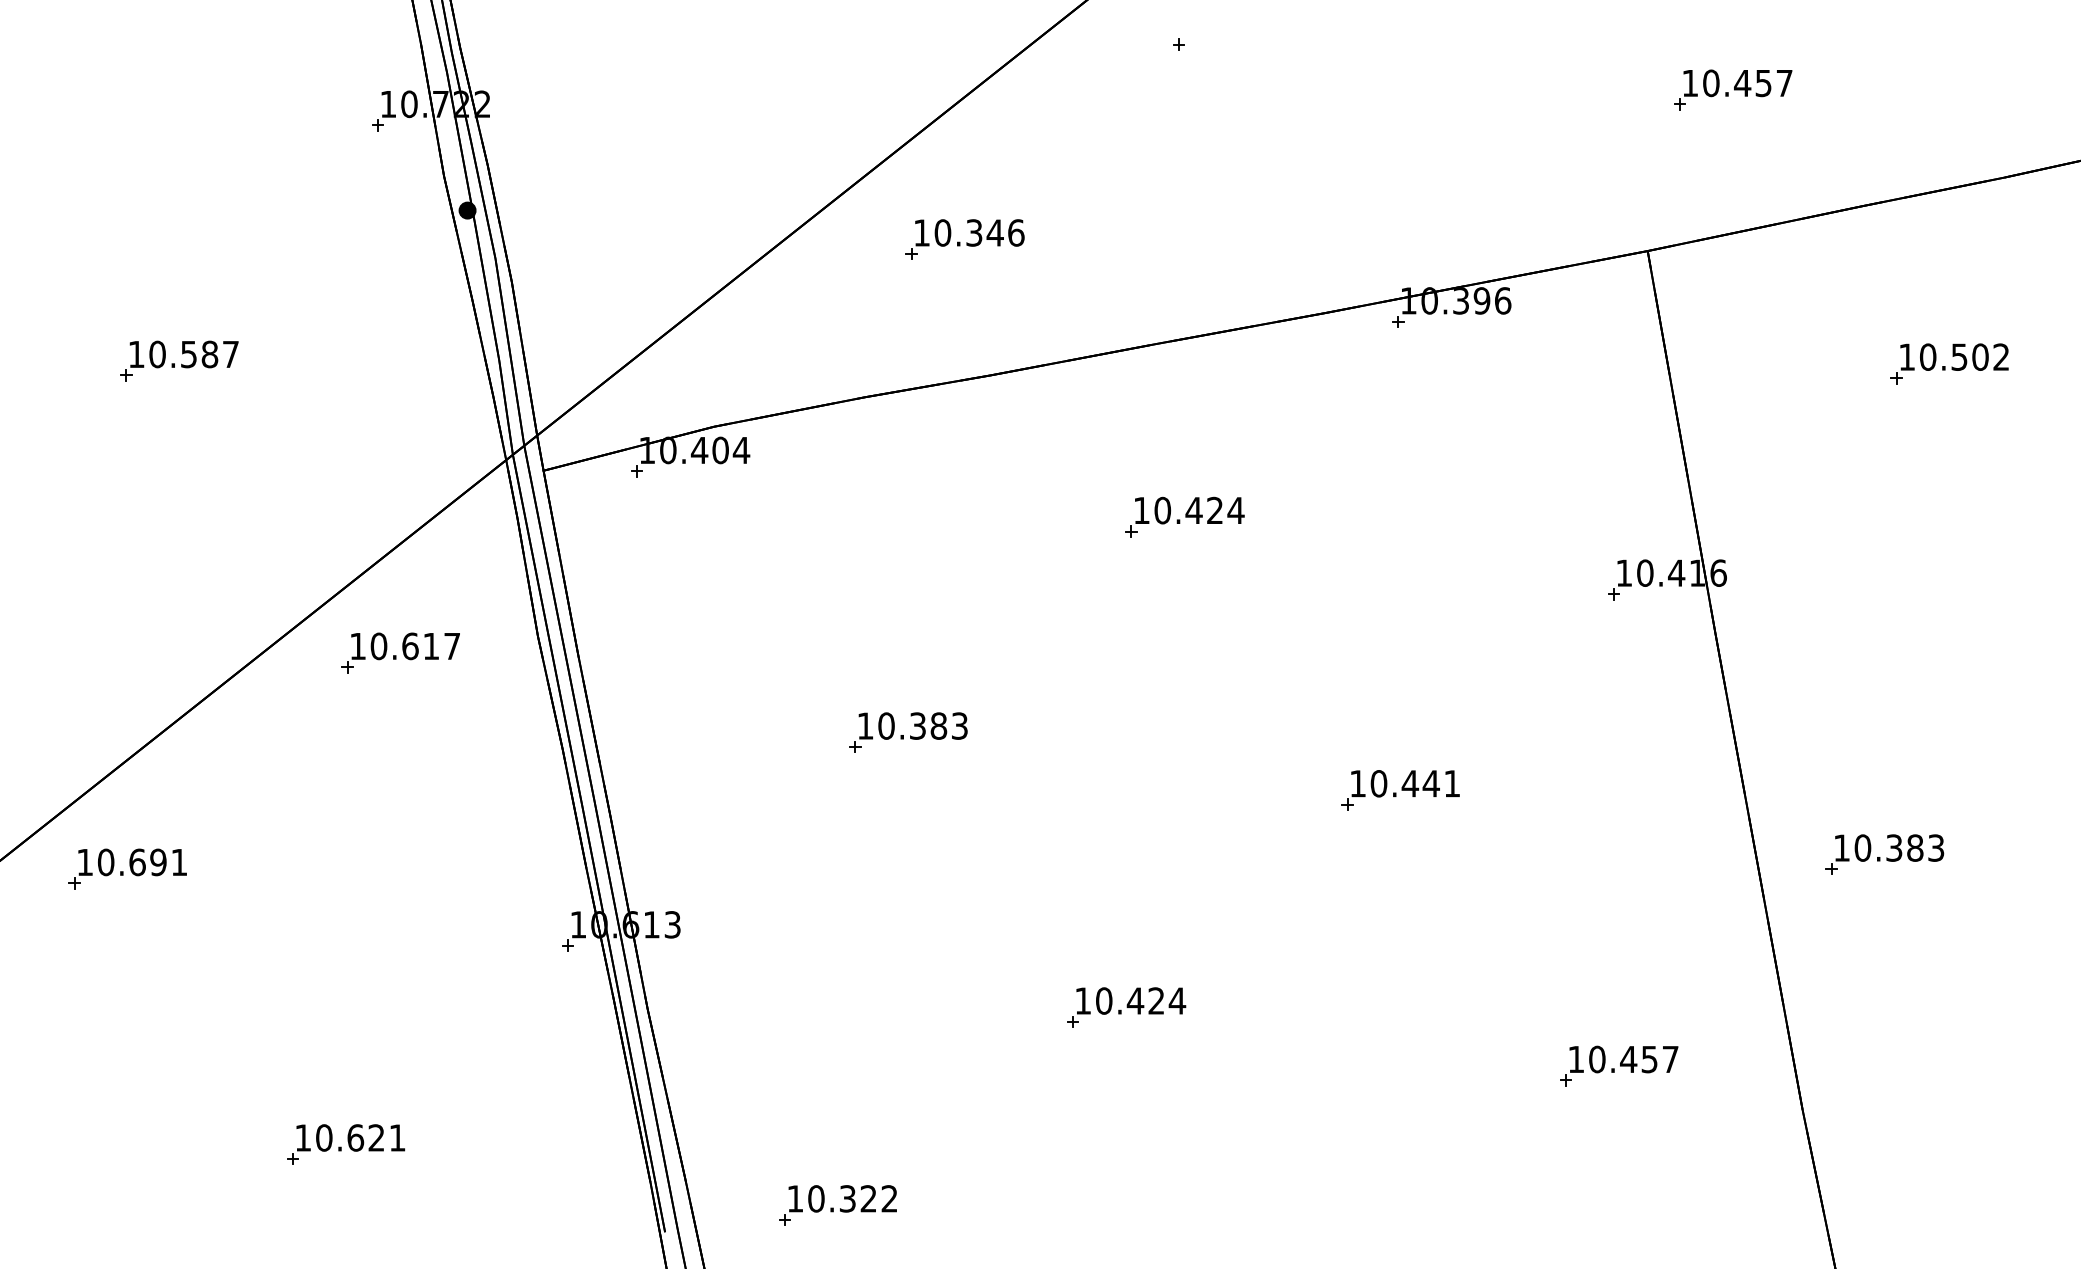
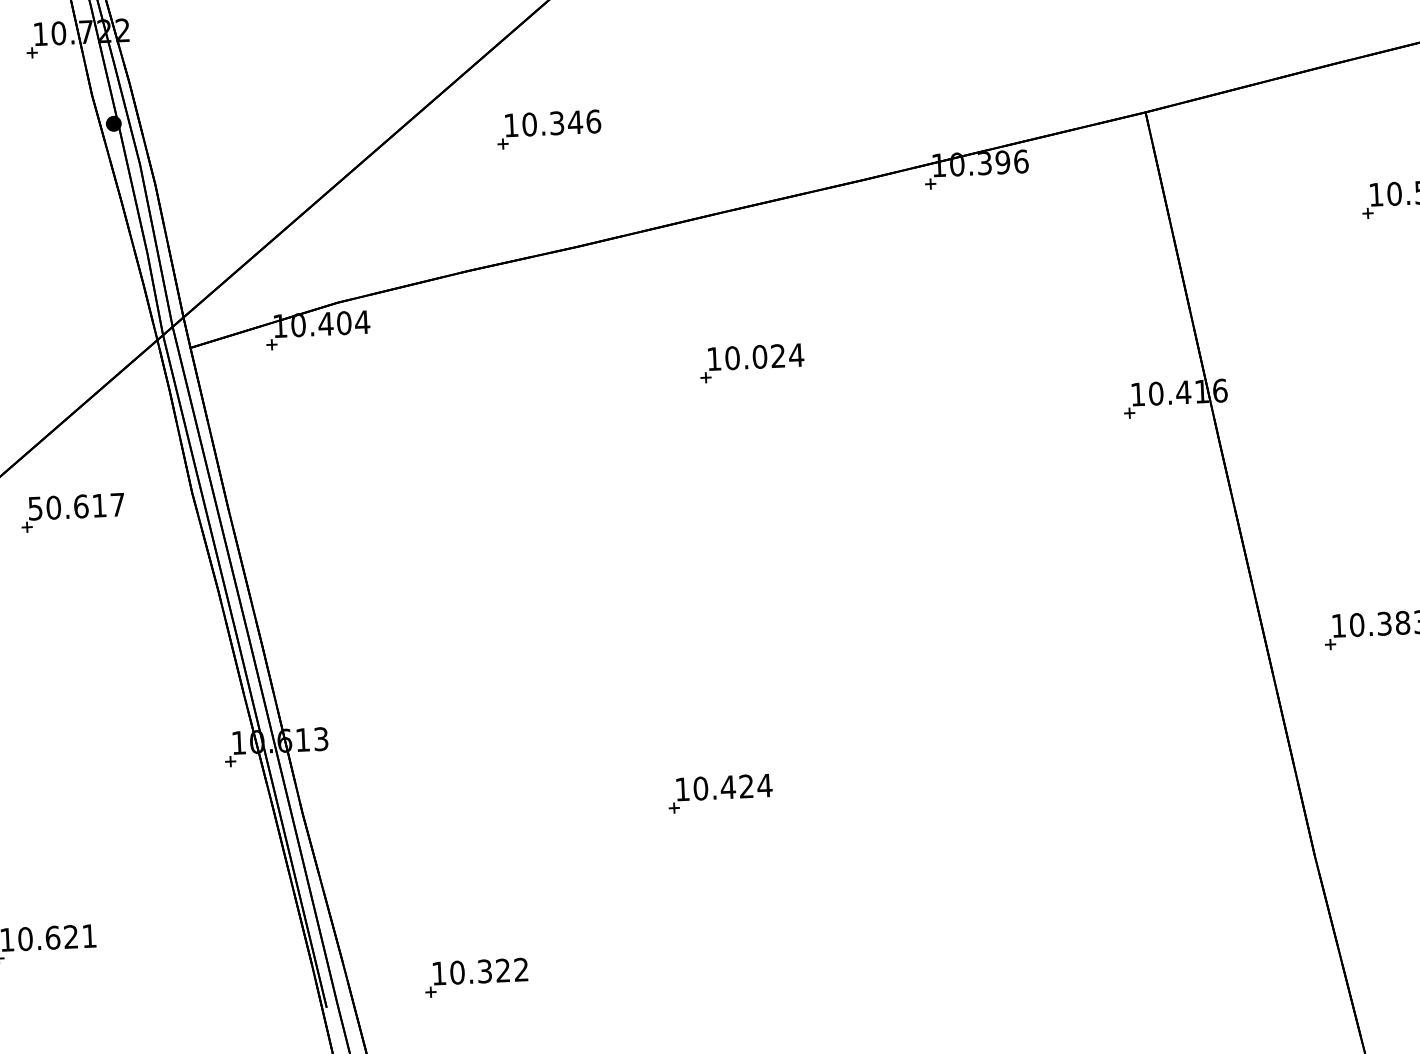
text: (1193, 510) -> (759, 356), 10.424 -> 10.024
text: (357, 646) -> (35, 508), 10.617 -> 50.617
part: (908, 732) -> (519, 561), removed
part: (1400, 790) -> (951, 593), removed
part: (1619, 1065) -> (1153, 824), removed

